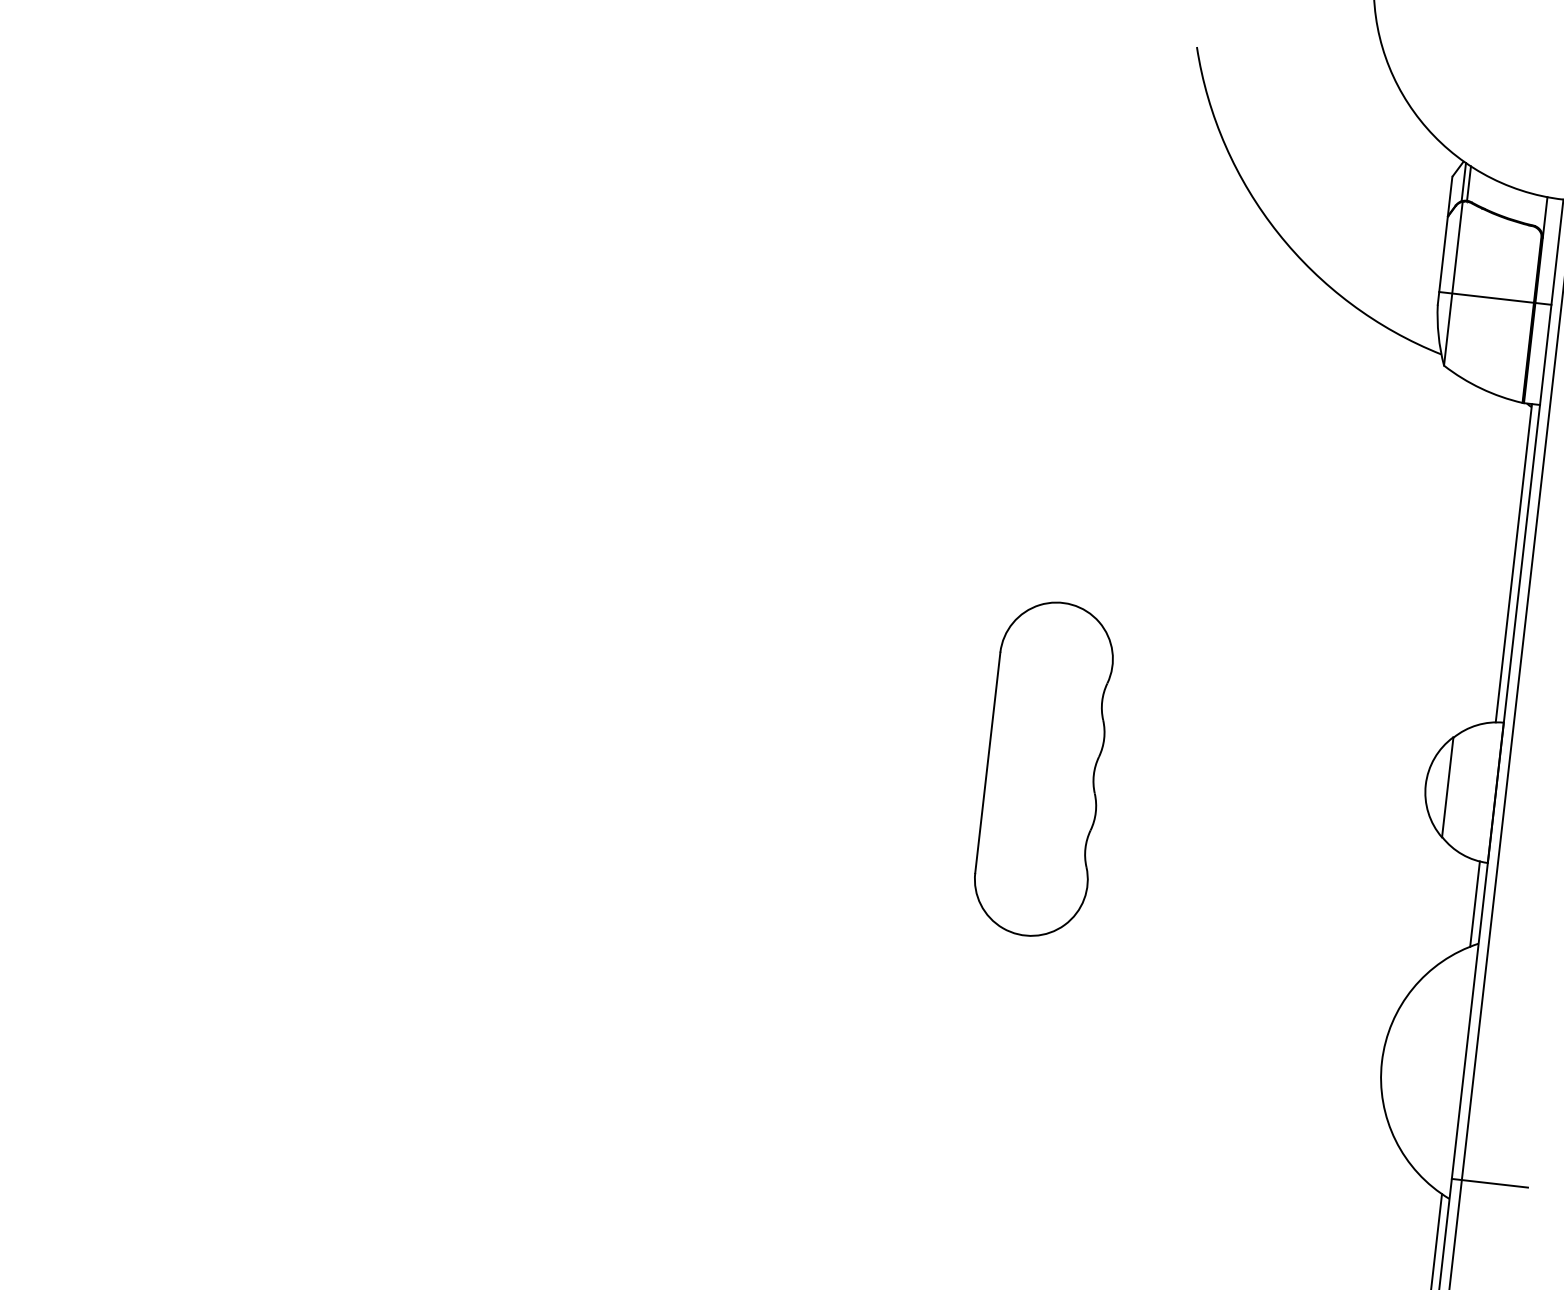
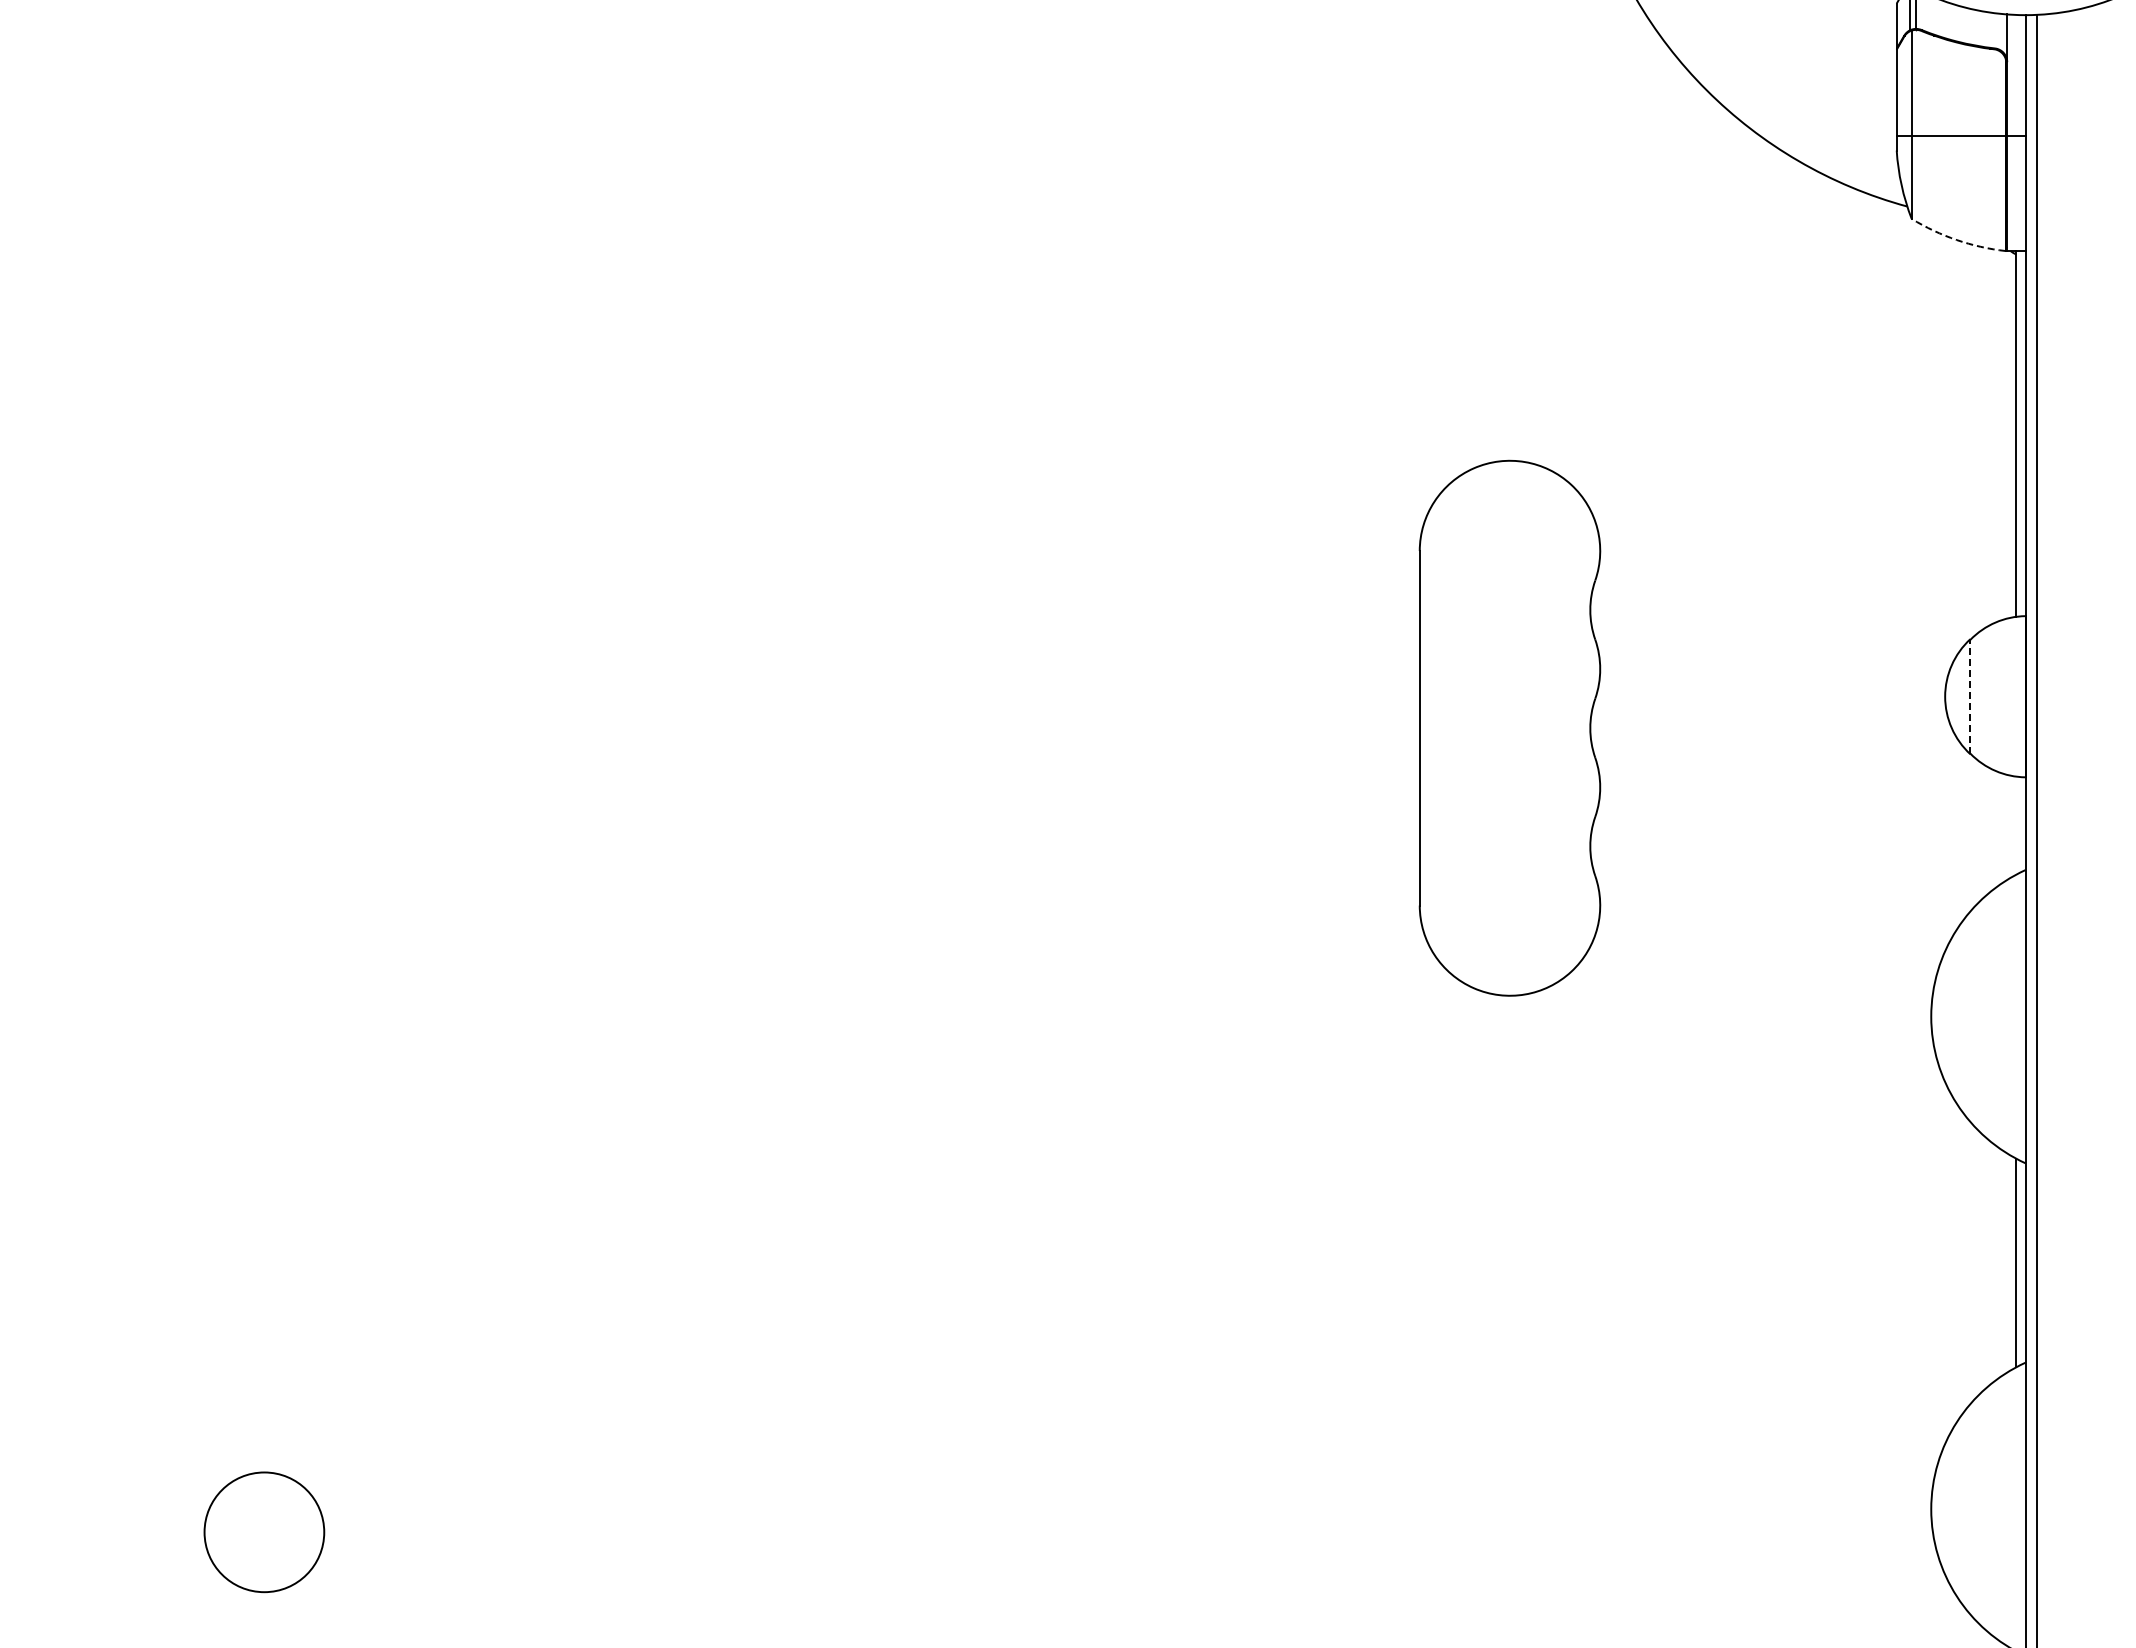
arc: (1480, 388) -> (1956, 240), solid -> dashed
part: (1043, 769) -> (1509, 728), size x1.4
line: (1447, 787) -> (1970, 696), solid -> dashed
line: (1475, 904) -> (2016, 825), removed
line: (1490, 1183) -> (2069, 1140), removed

